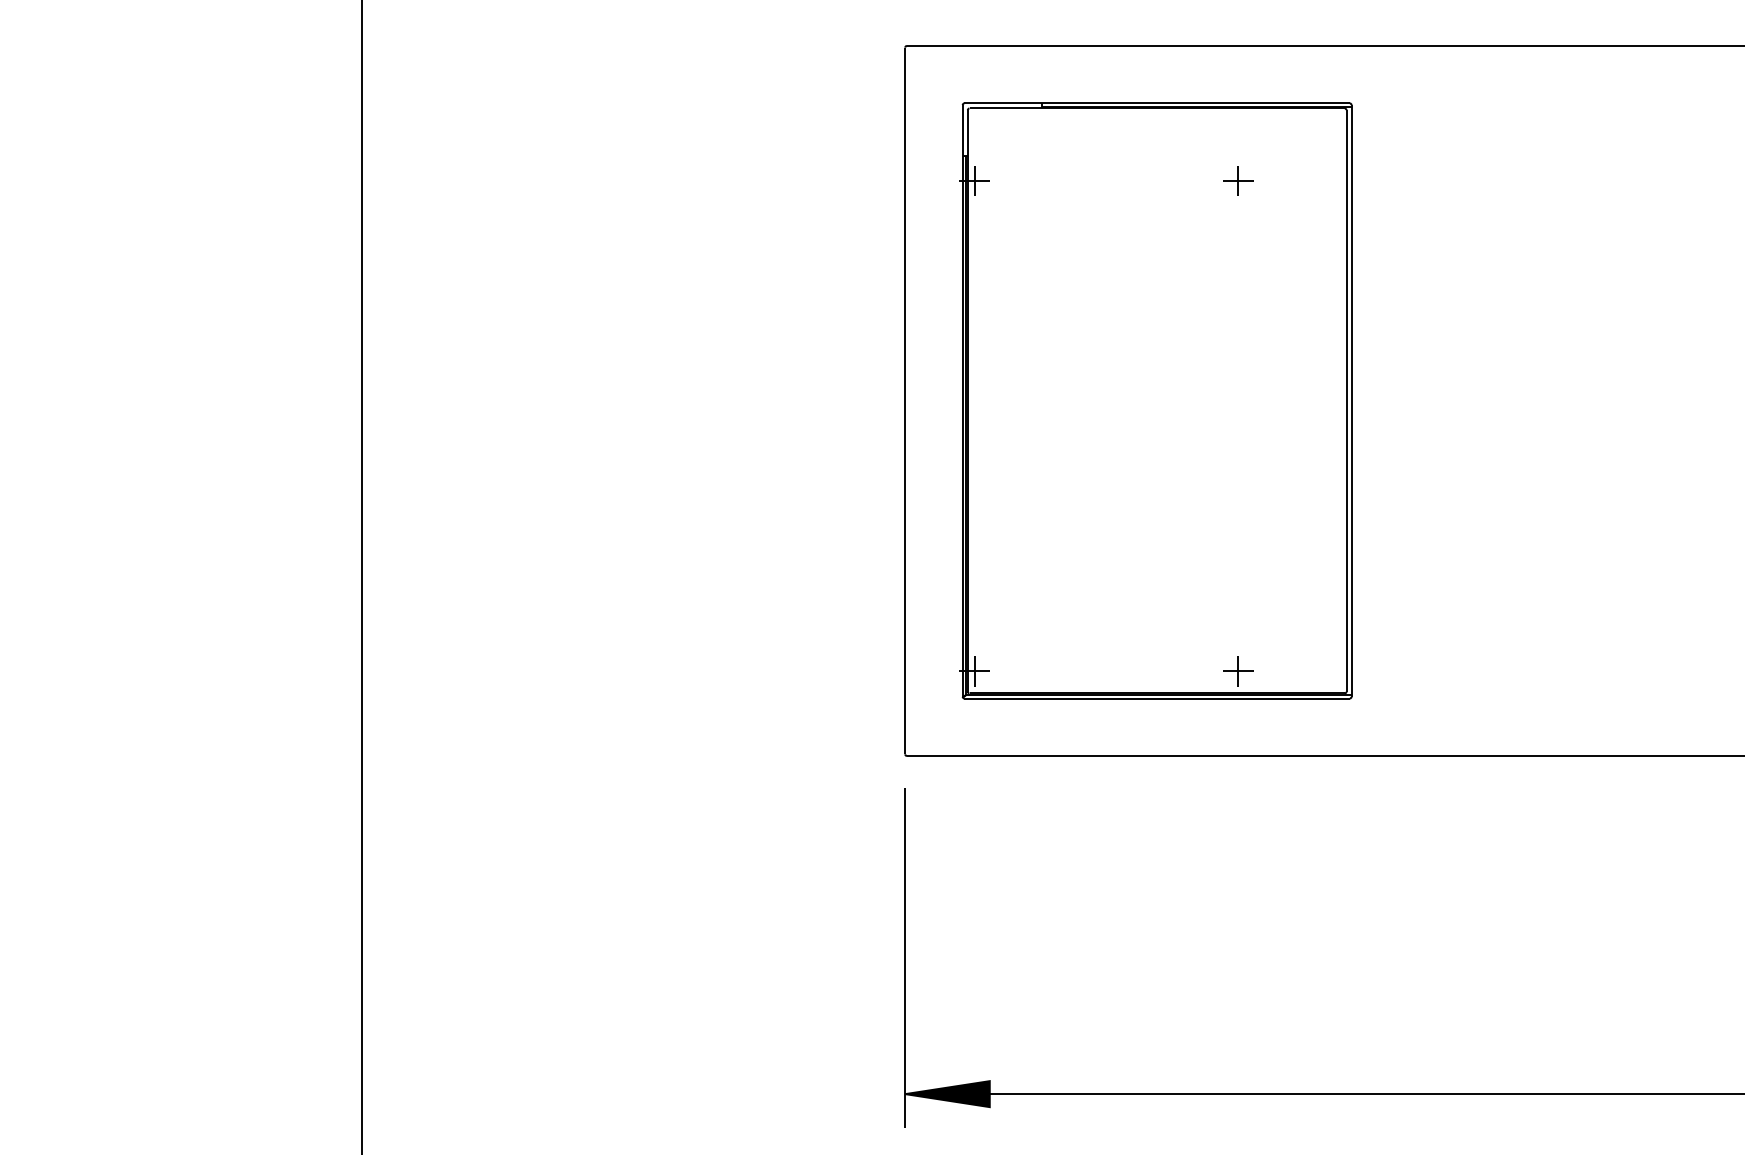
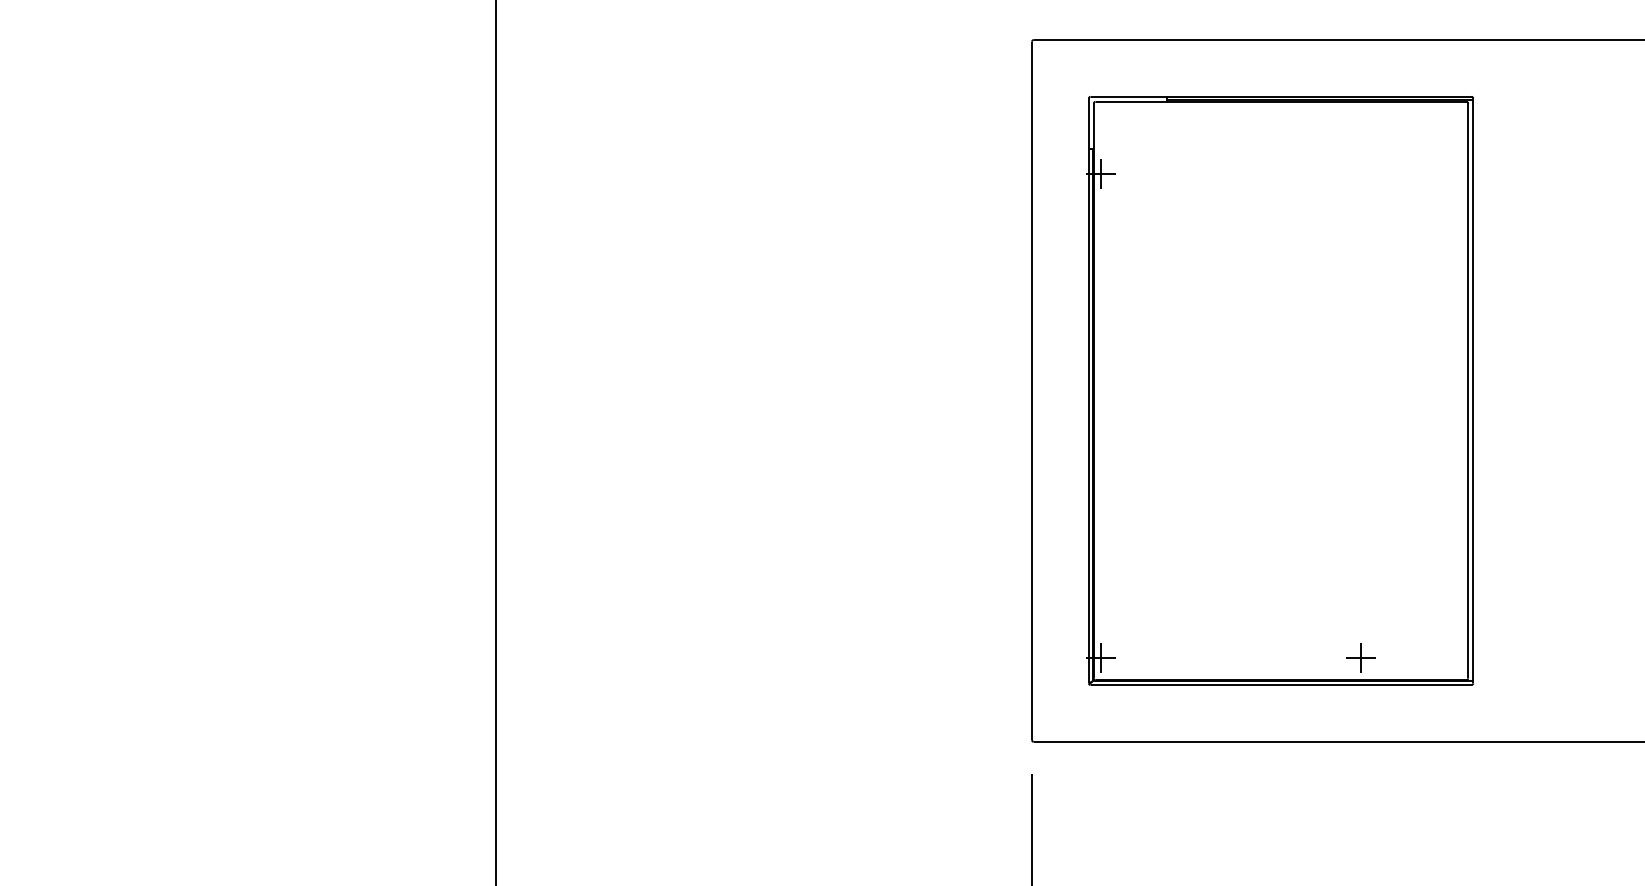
part: (1238, 180) -> (1361, 173), removed

